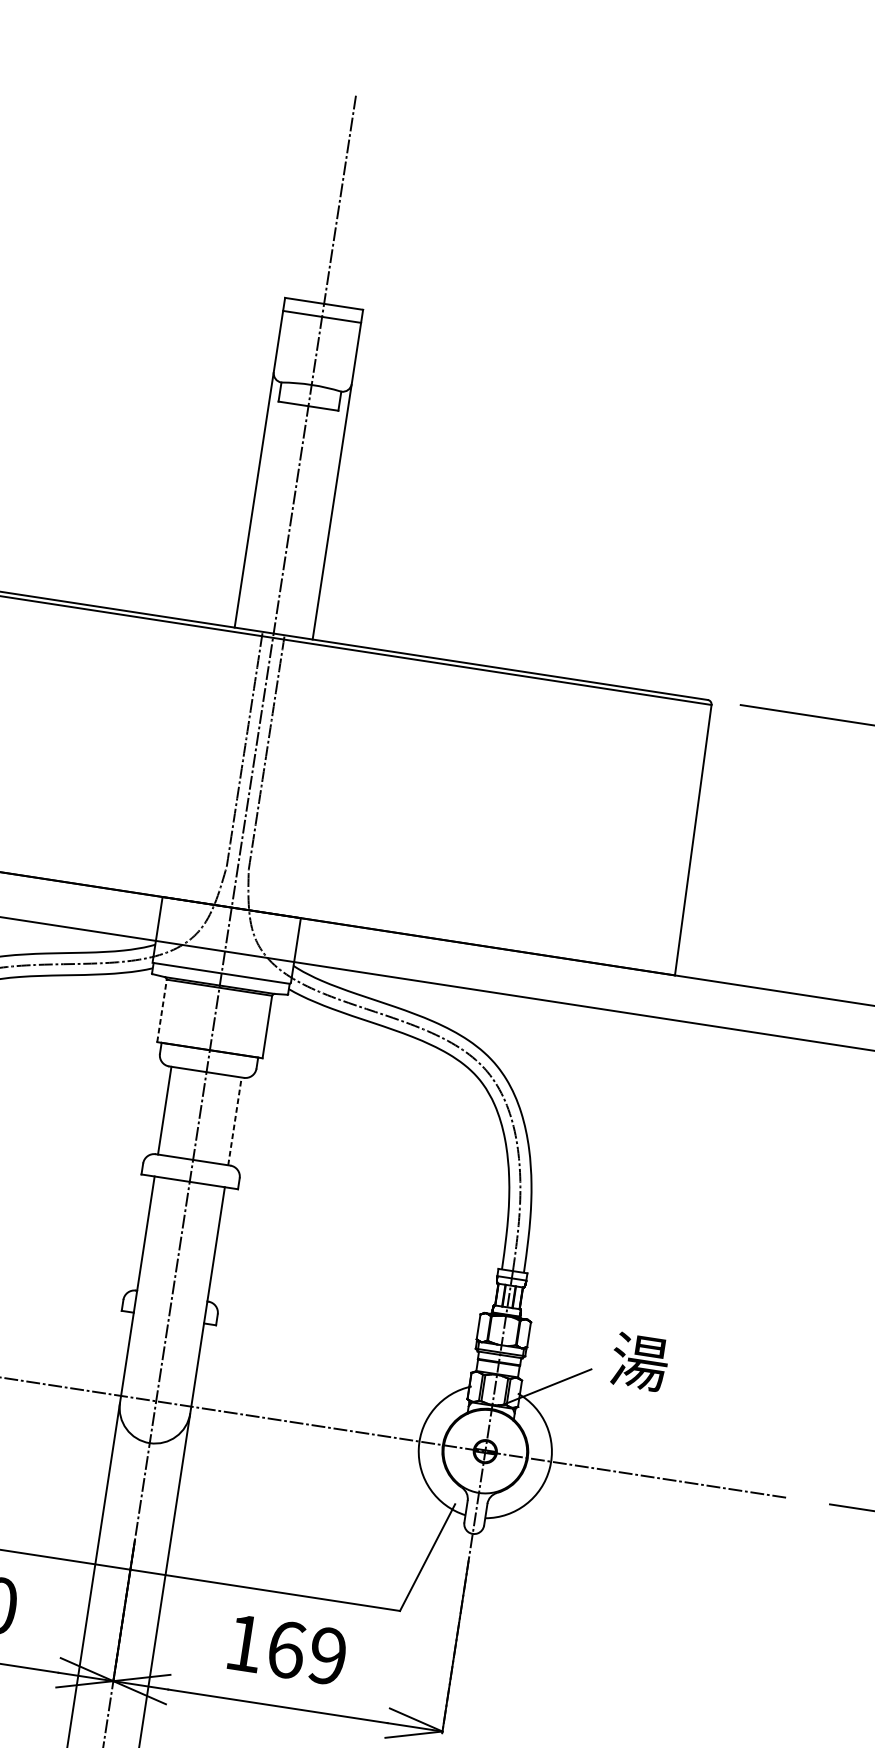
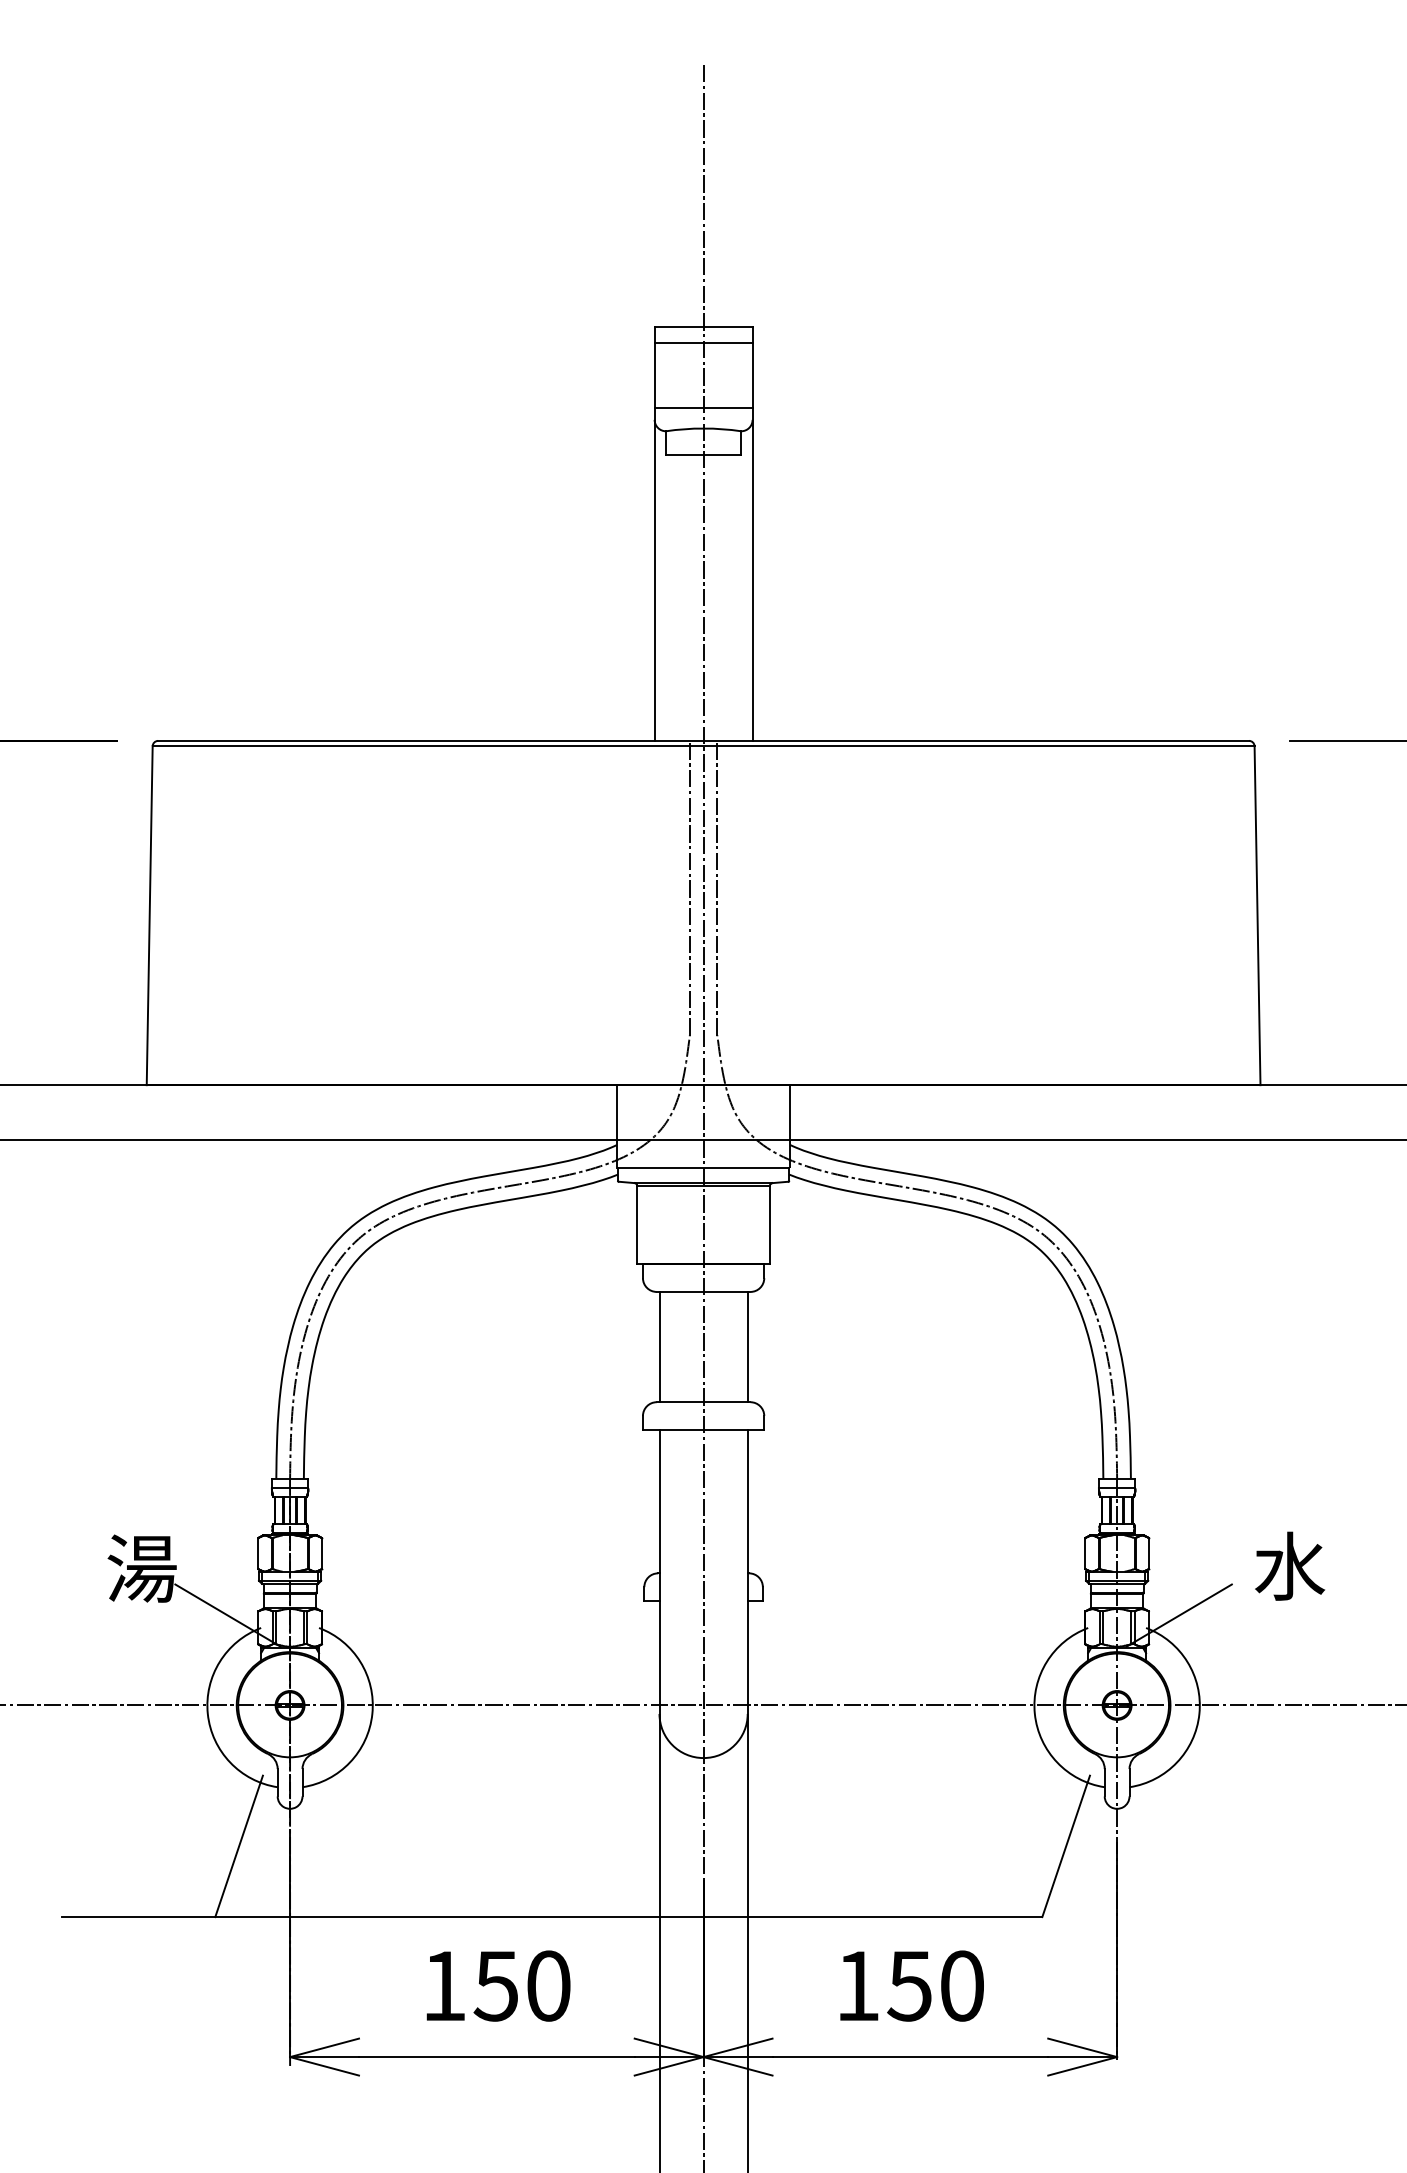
line: (314, 368) -> (703, 408), added
line: (162, 1010) -> (637, 1224), dashed -> solid
line: (234, 1120) -> (747, 1346), dashed -> solid
text: (640, 1361) -> (1290, 1565), 湯 -> 水
text: (306, 1652) -> (935, 1985), 169 -> 150

